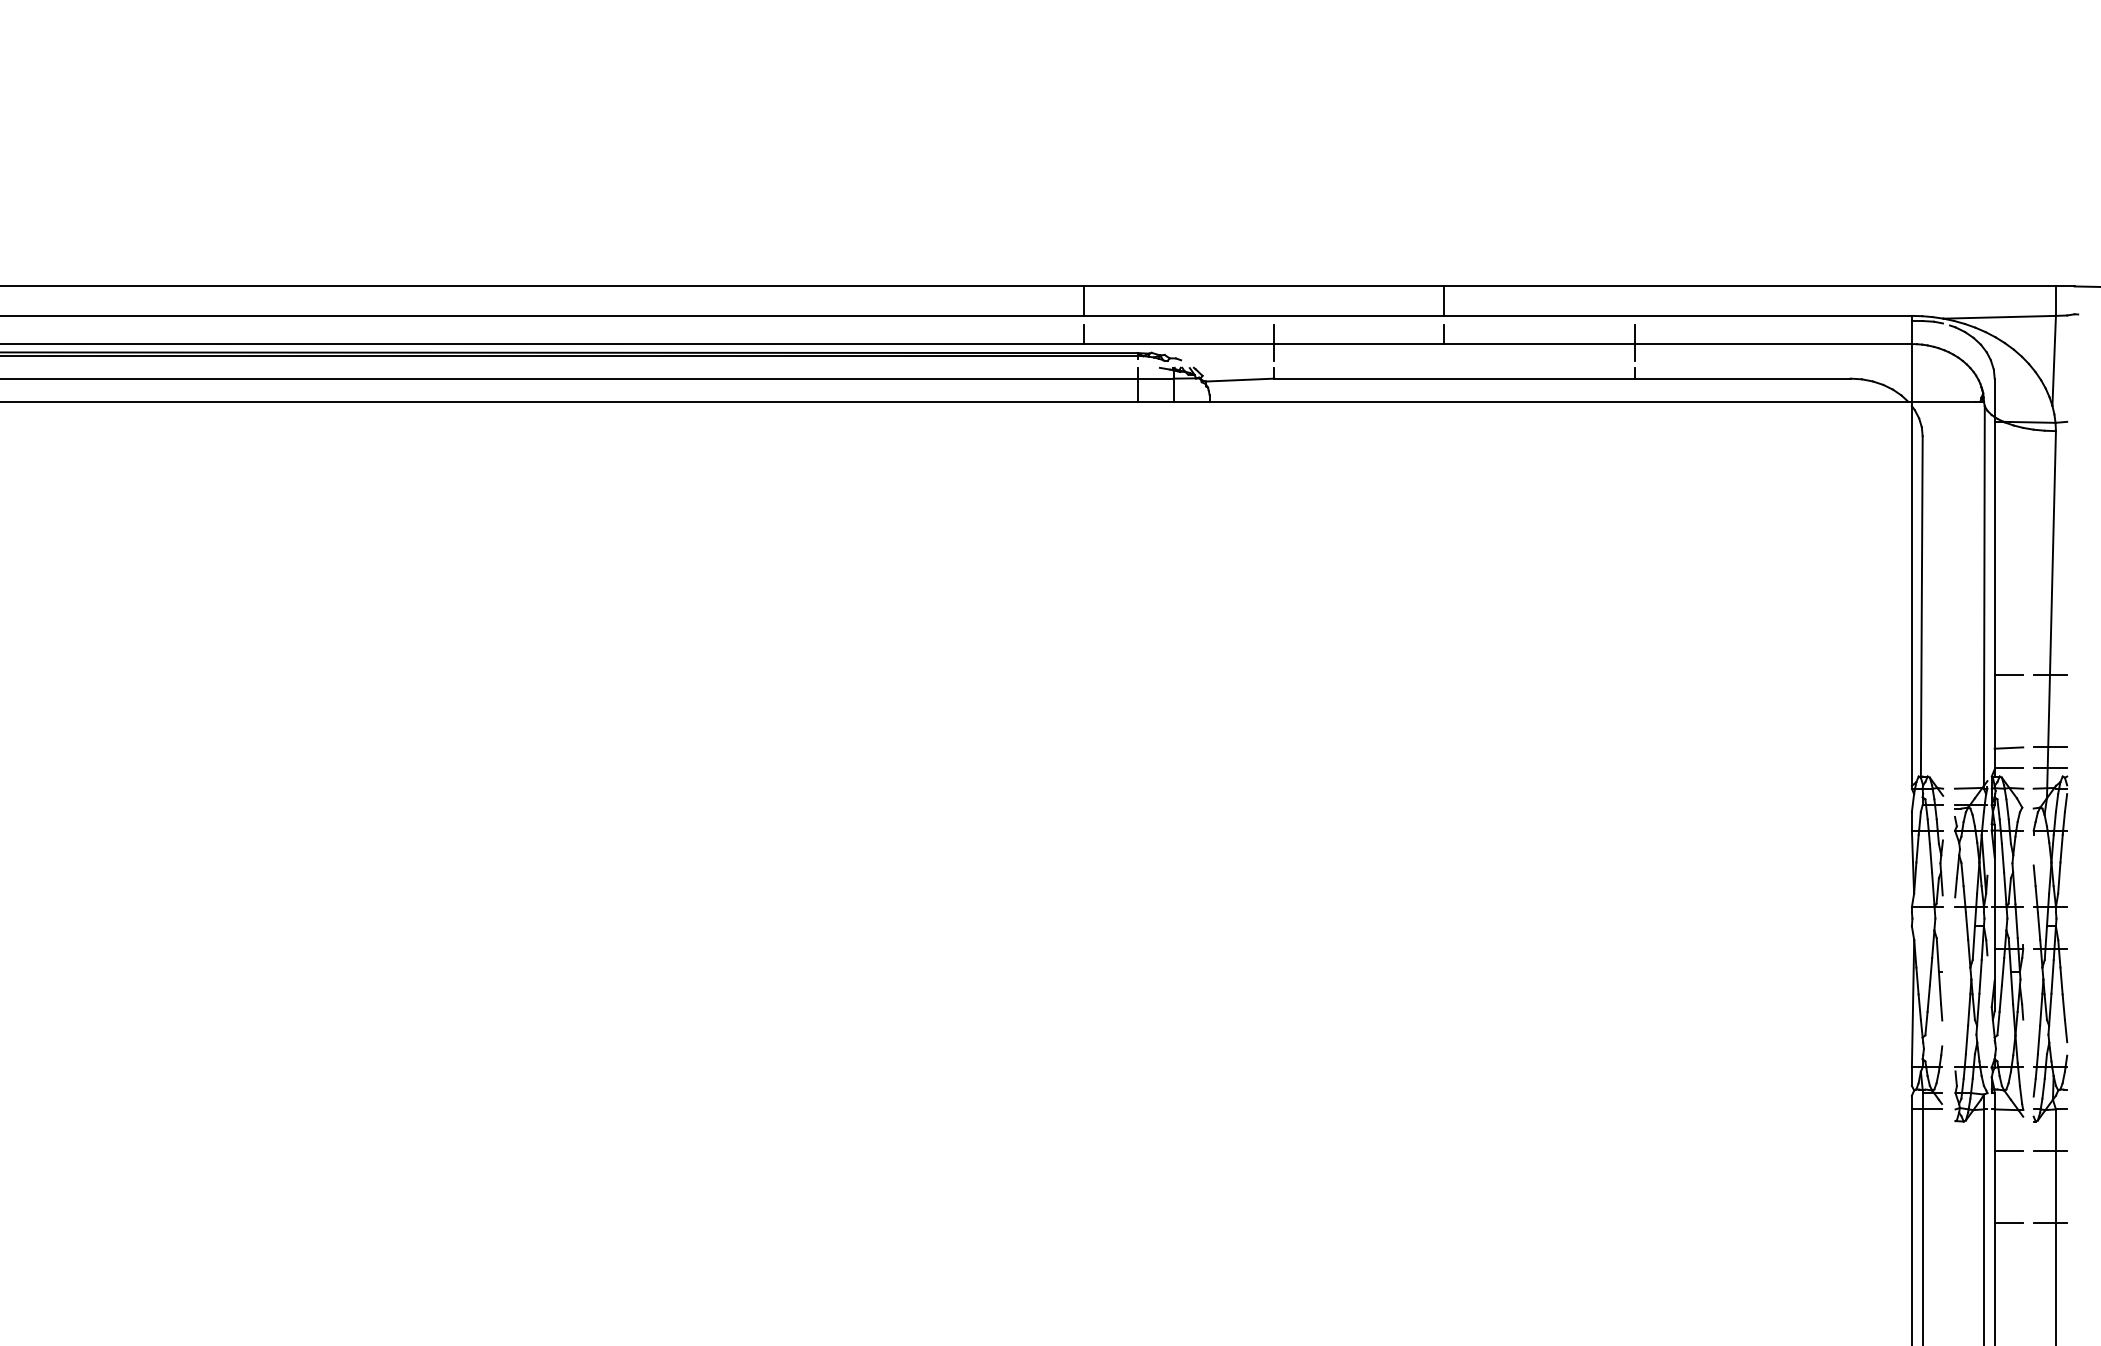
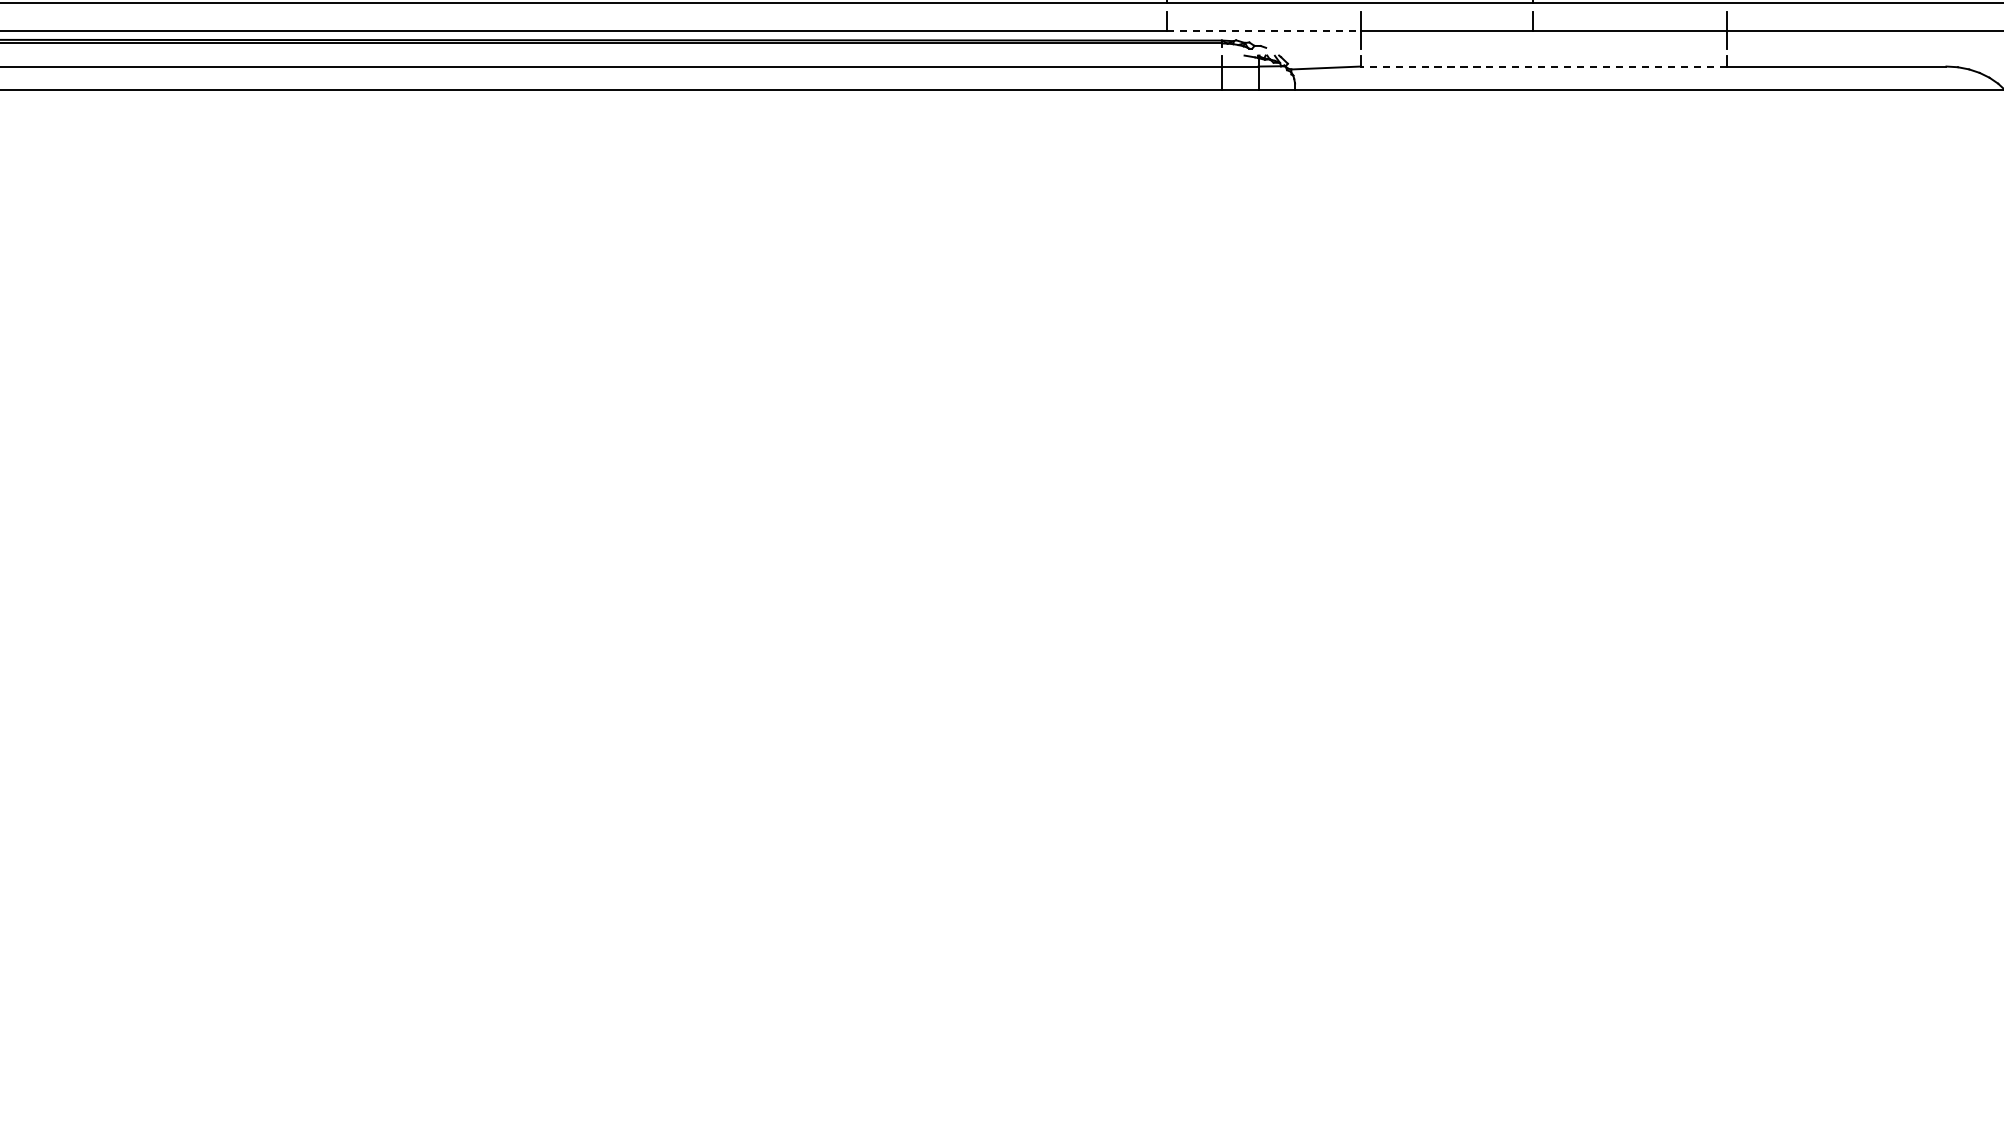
line: (1179, 344) -> (1264, 31), solid -> dashed
line: (1454, 378) -> (1543, 66), solid -> dashed

